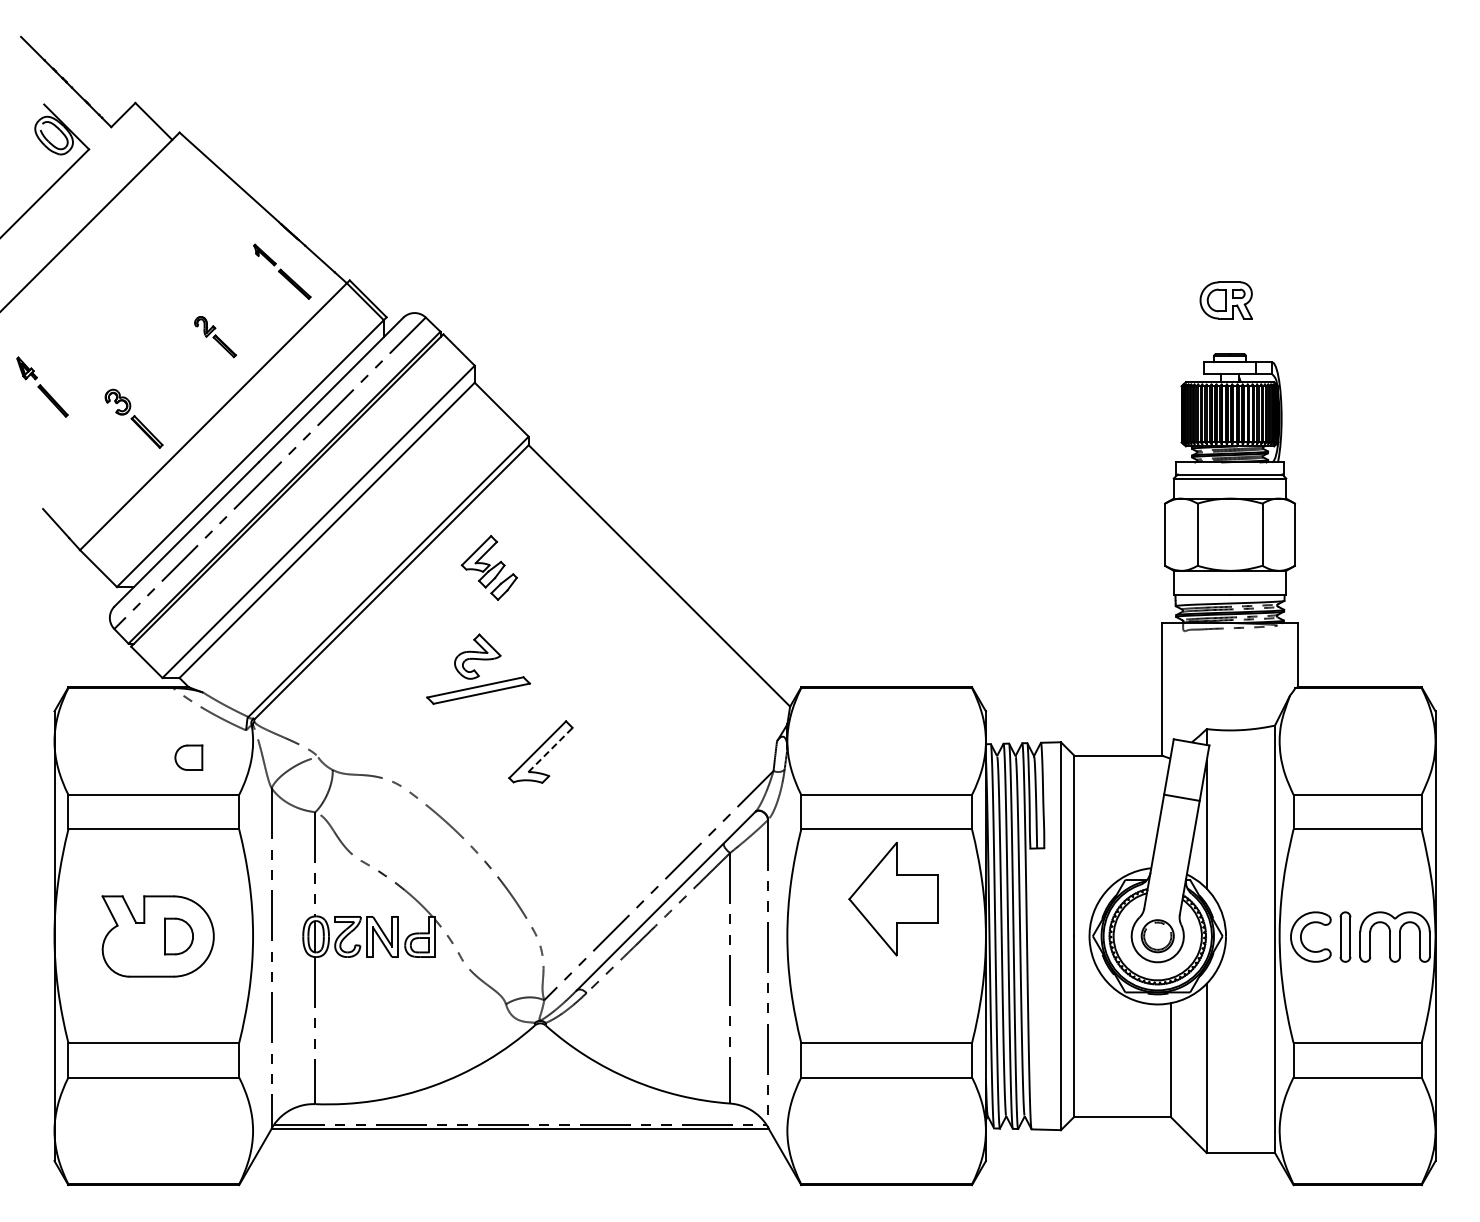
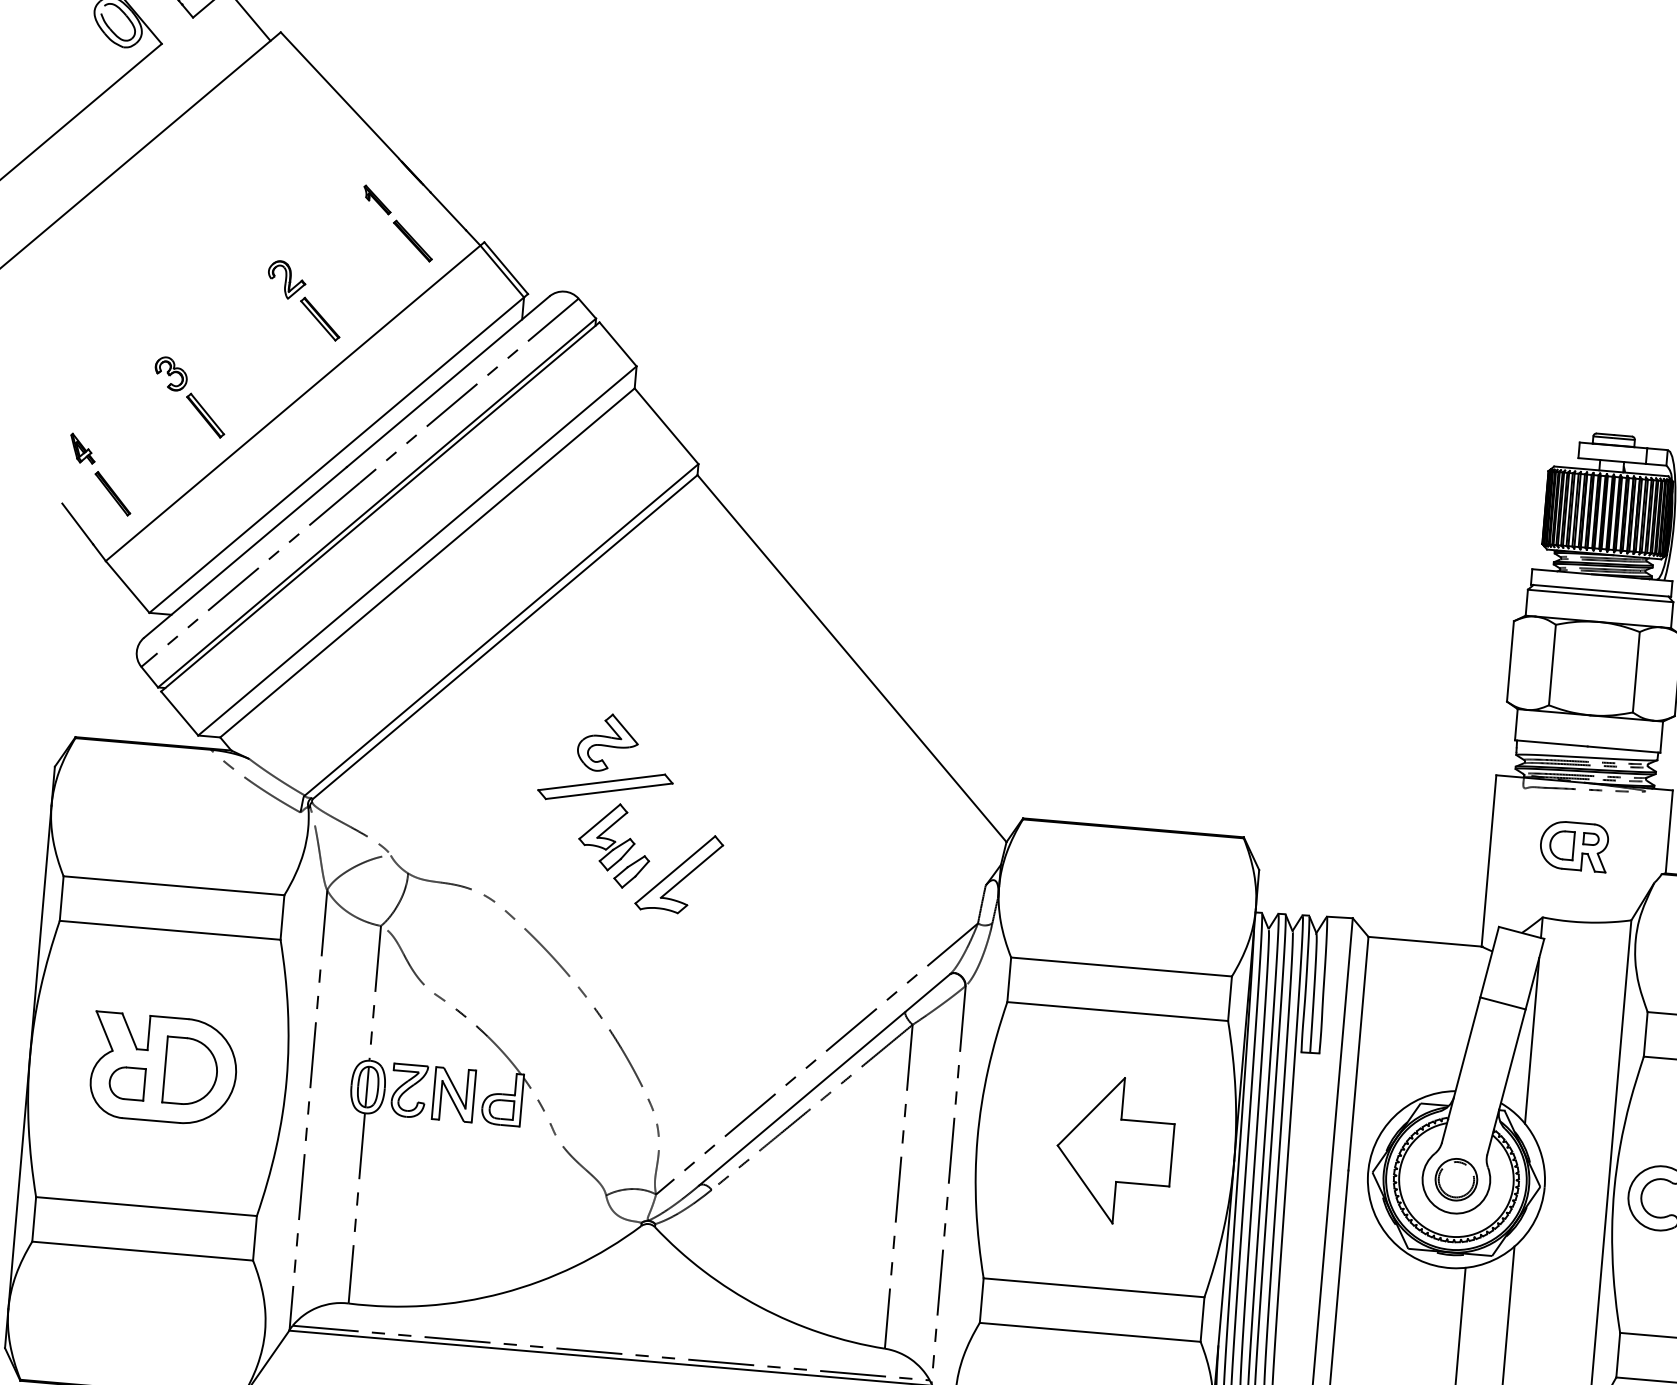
part: (1225, 300) -> (1573, 846), moved
part: (215, 336) -> (304, 299), size x1.43
part: (42, 386) -> (100, 473), moved
part: (488, 567) -> (613, 844), moved
line: (550, 749) -> (691, 871), dashed -> solid
part: (188, 757) -> (126, 1083), moved
part: (893, 898) -> (1114, 1149), moved
part: (178, 936) -> (190, 1071), size x1.43

